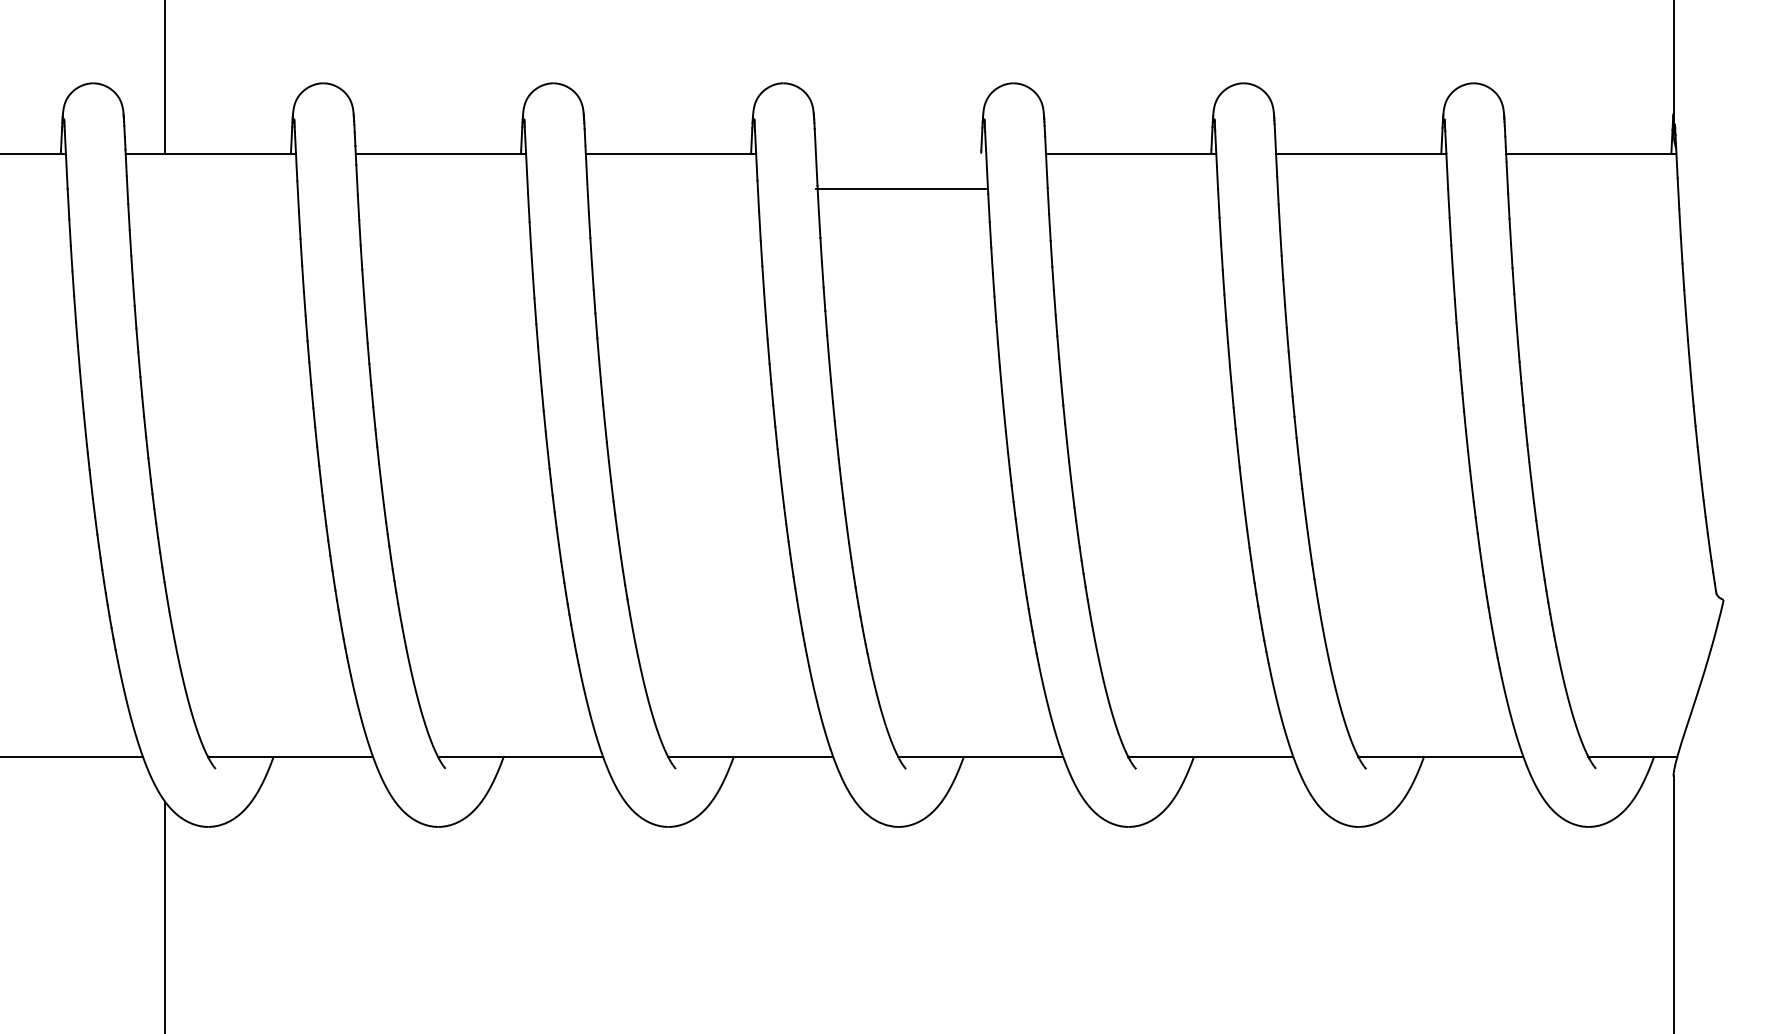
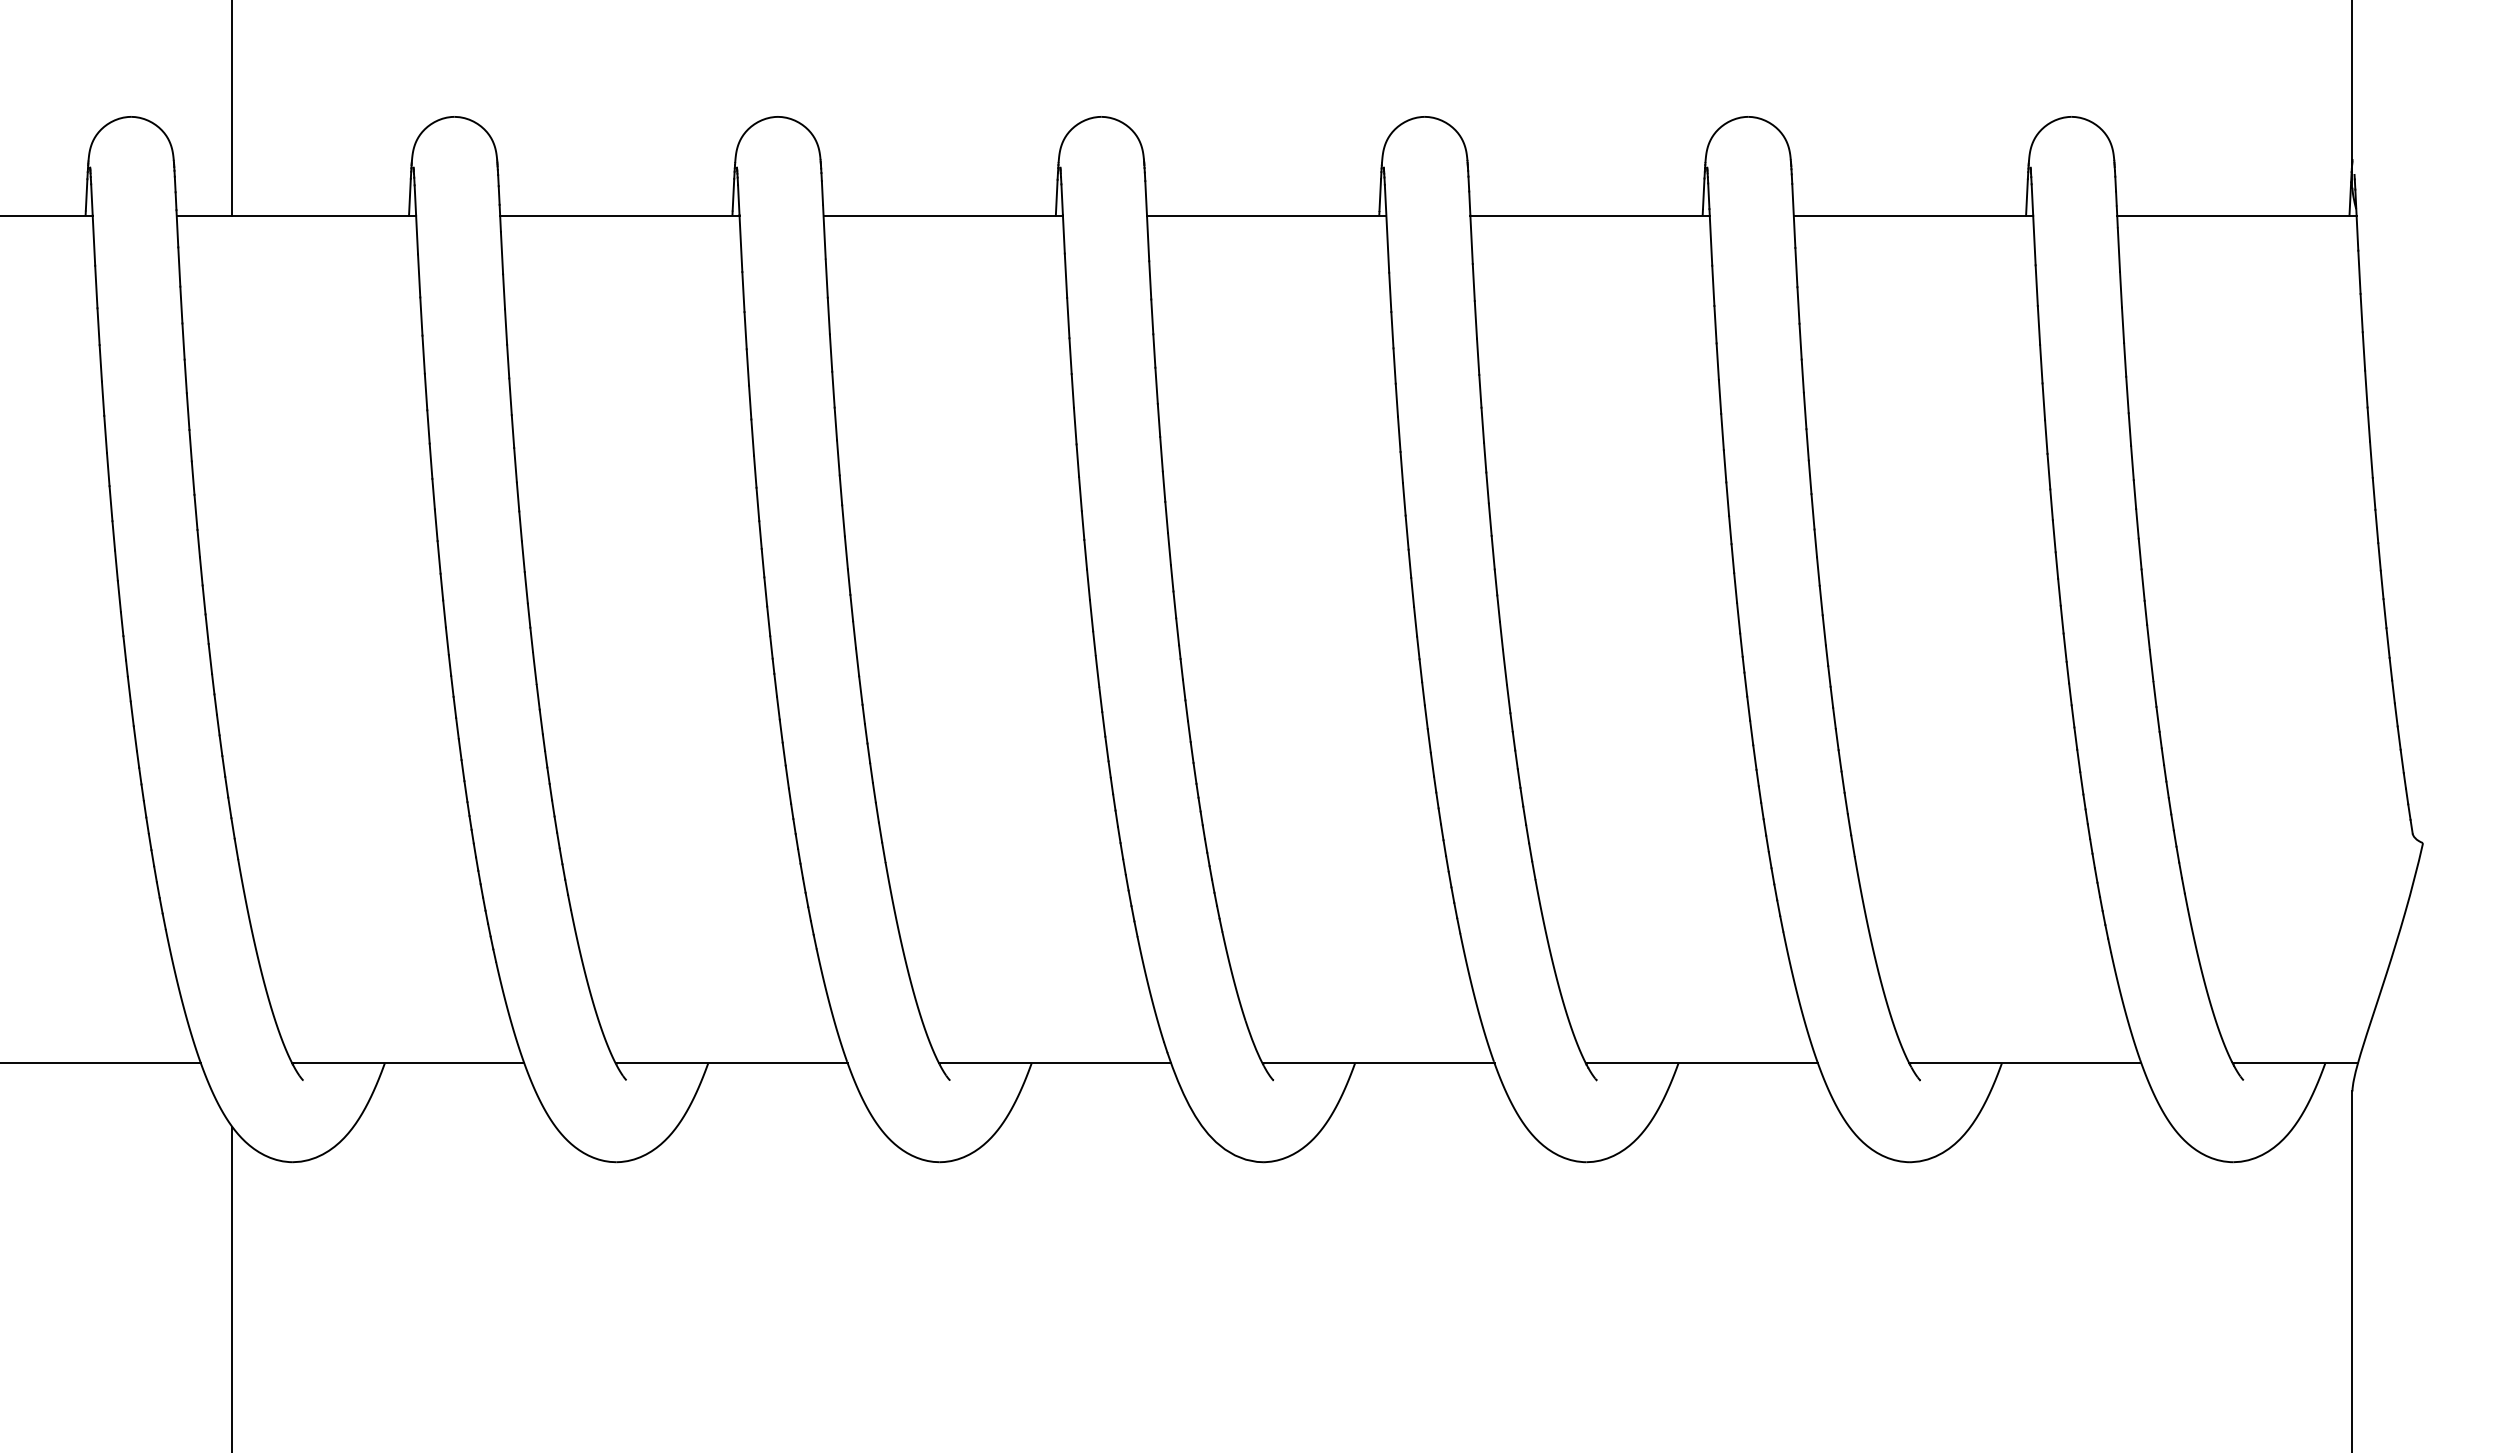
line: (900, 188) -> (1266, 215), moved

